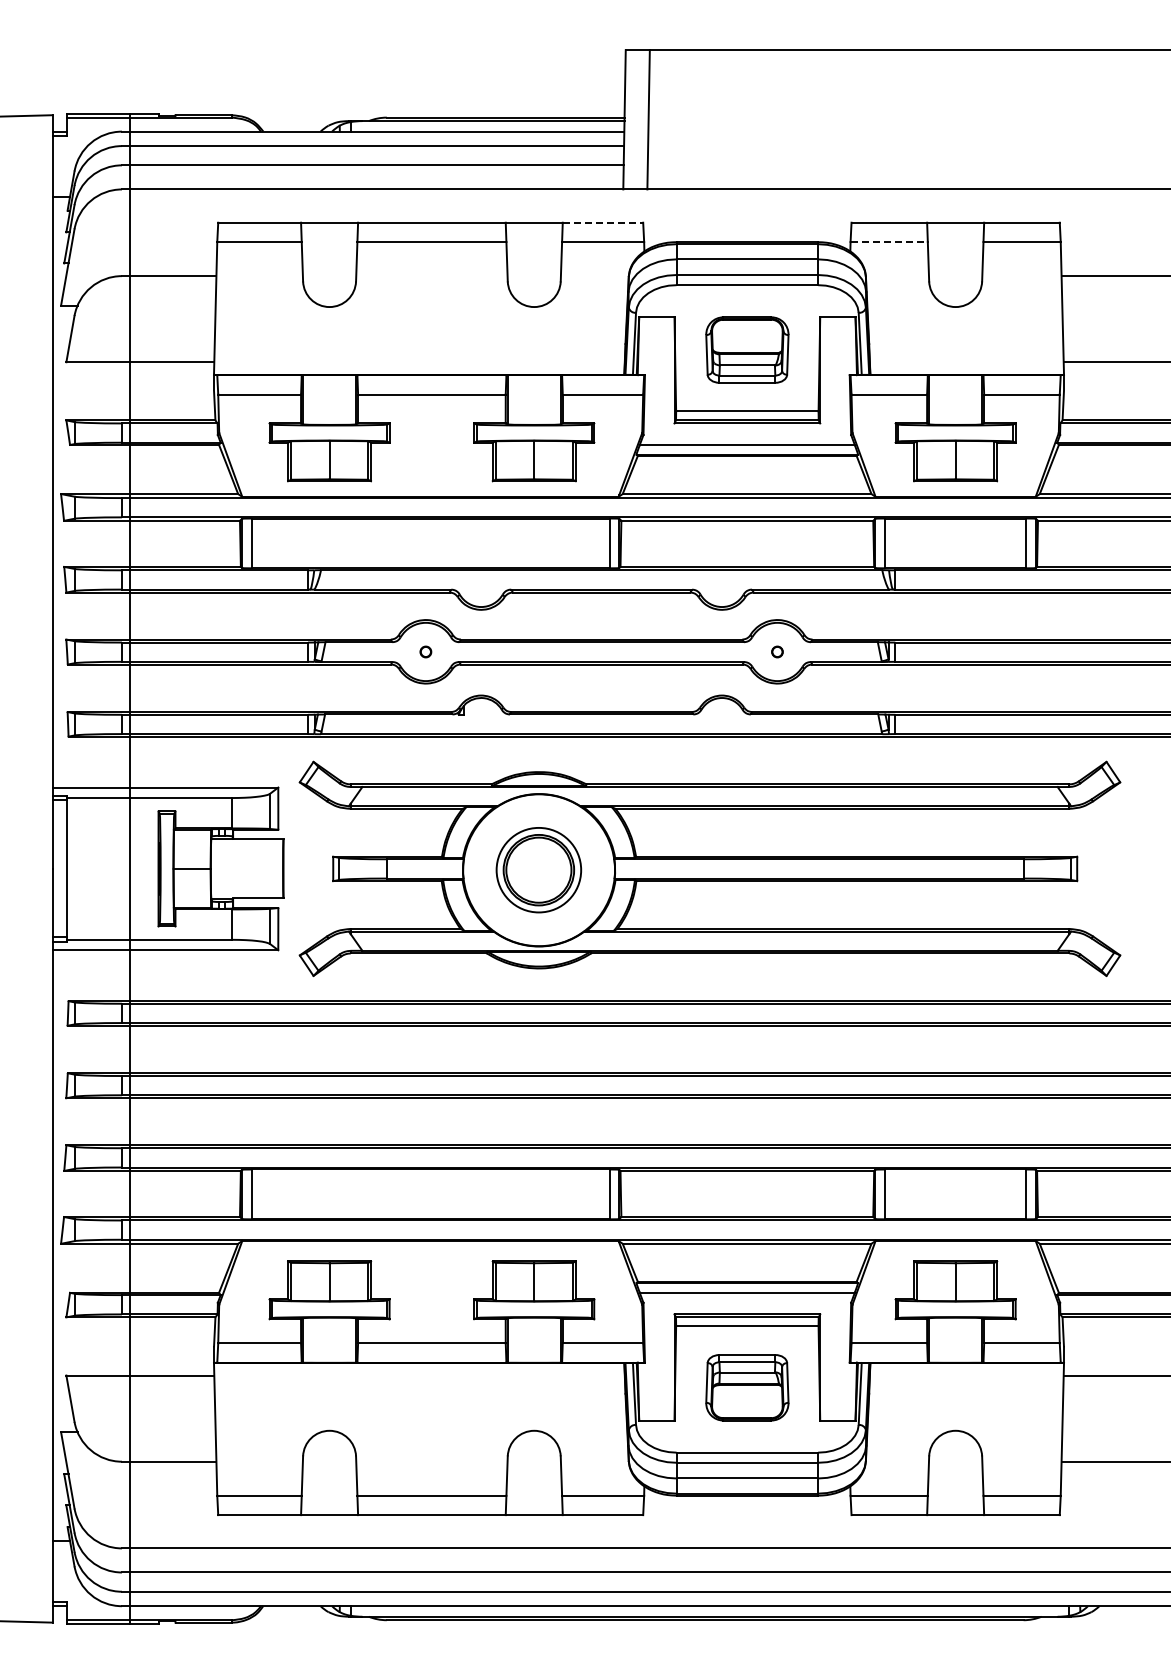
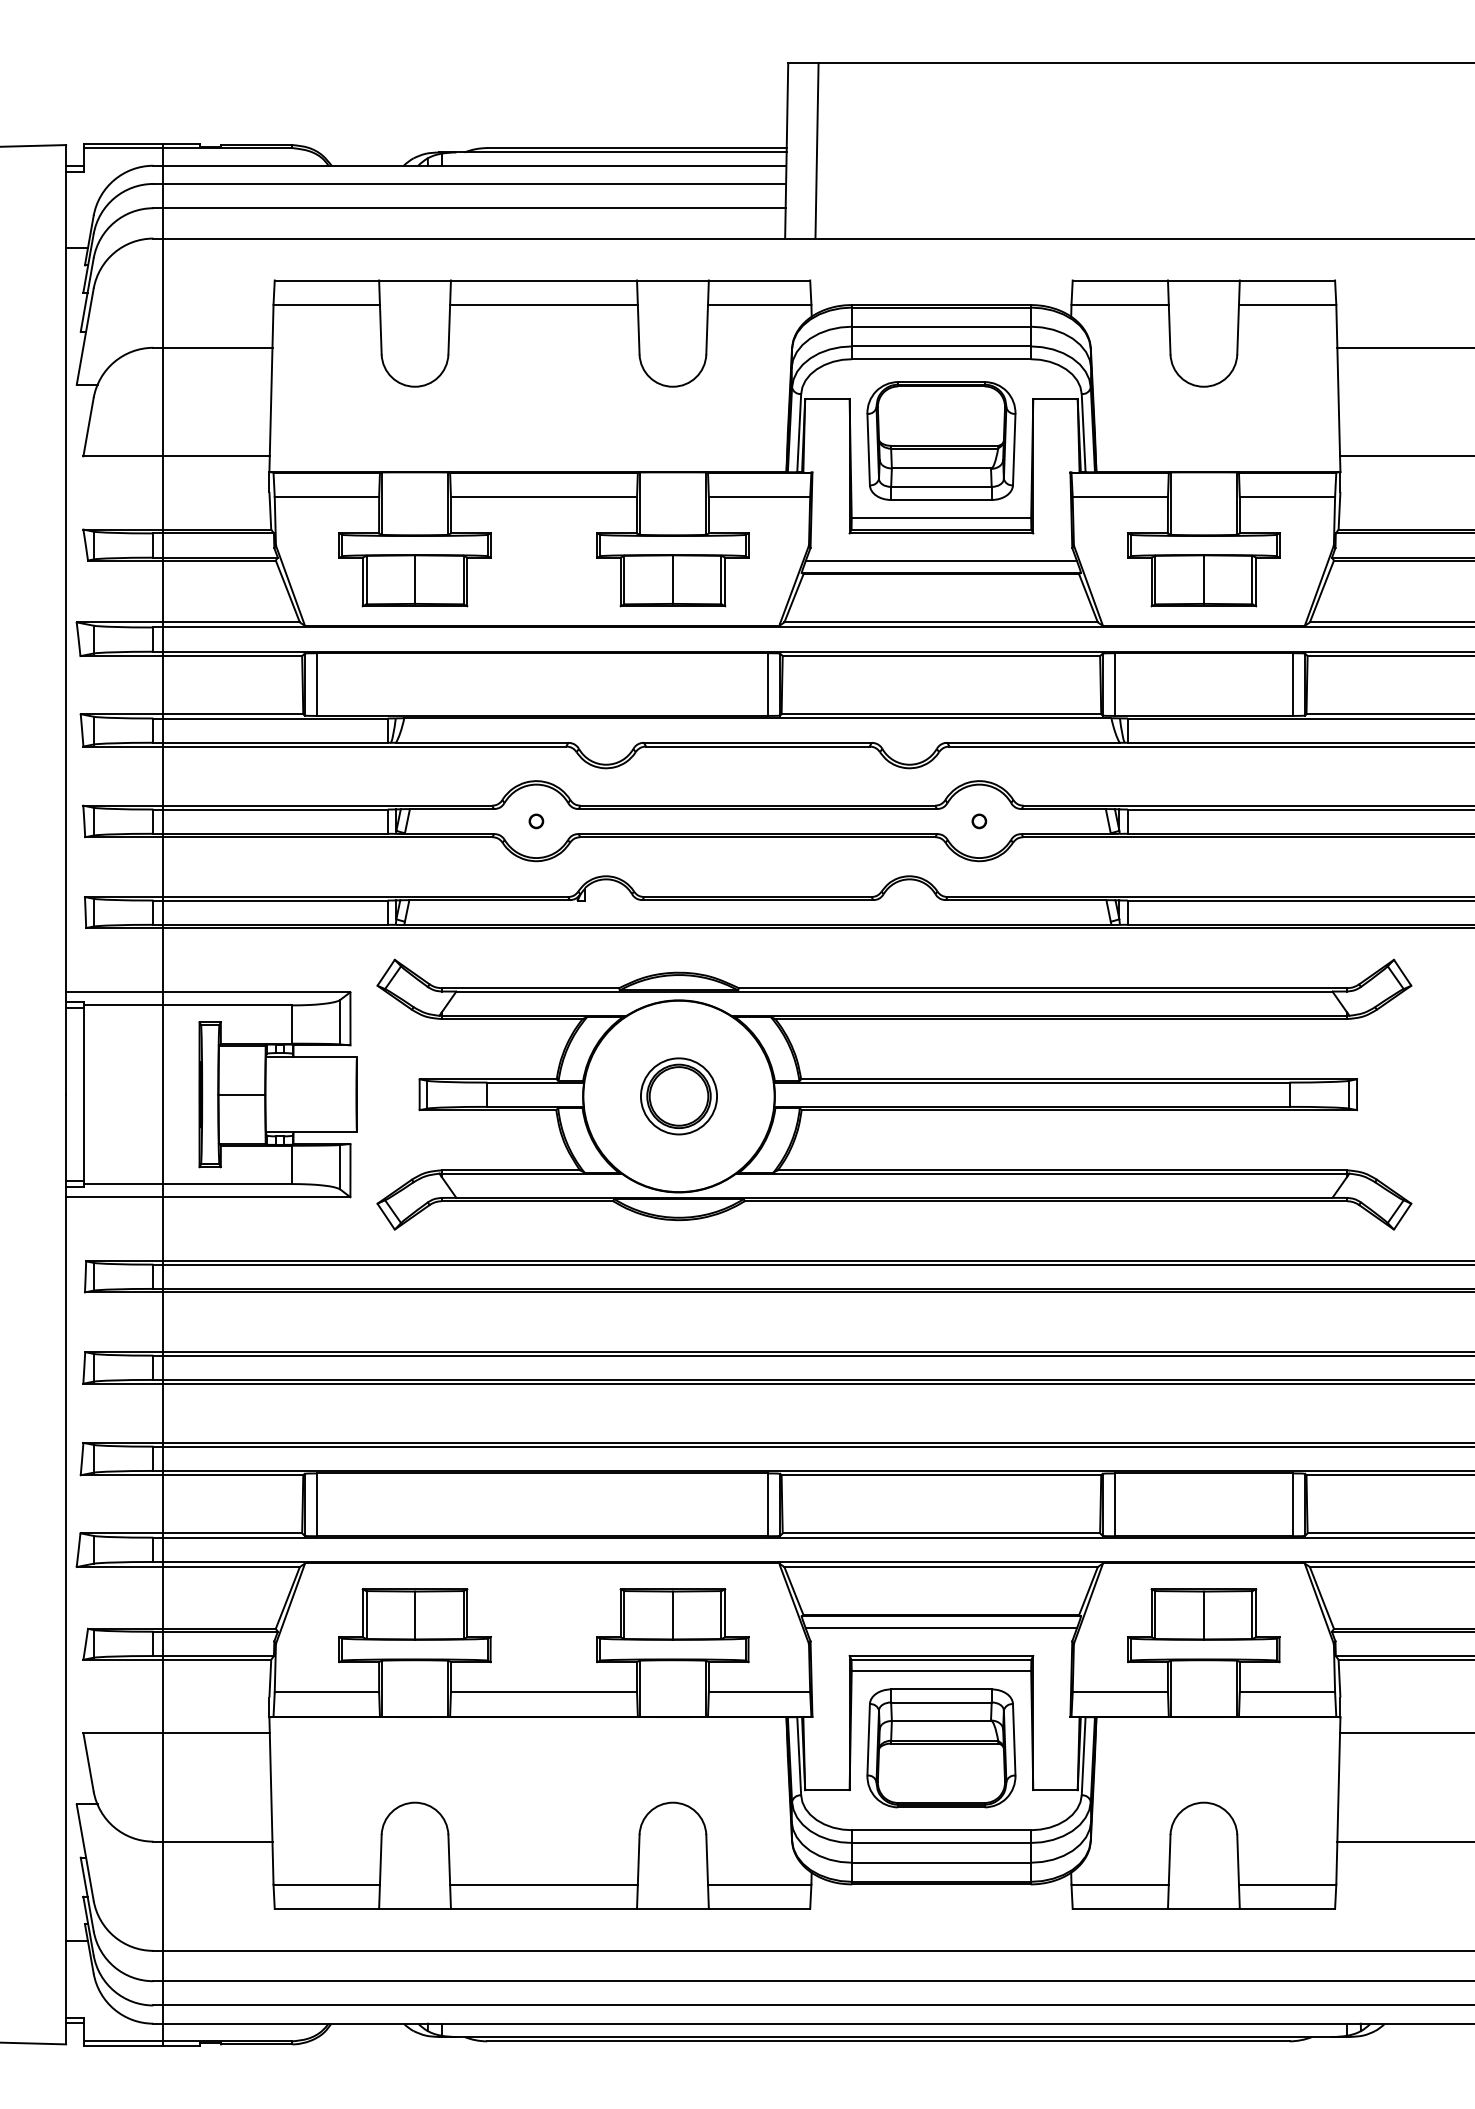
line: (603, 222) -> (760, 280), dashed -> solid
line: (889, 242) -> (1120, 305), dashed -> solid
part: (747, 349) -> (941, 440), size x1.43
part: (539, 870) -> (679, 1096), size x0.71
part: (747, 1387) -> (941, 1748), size x1.43

